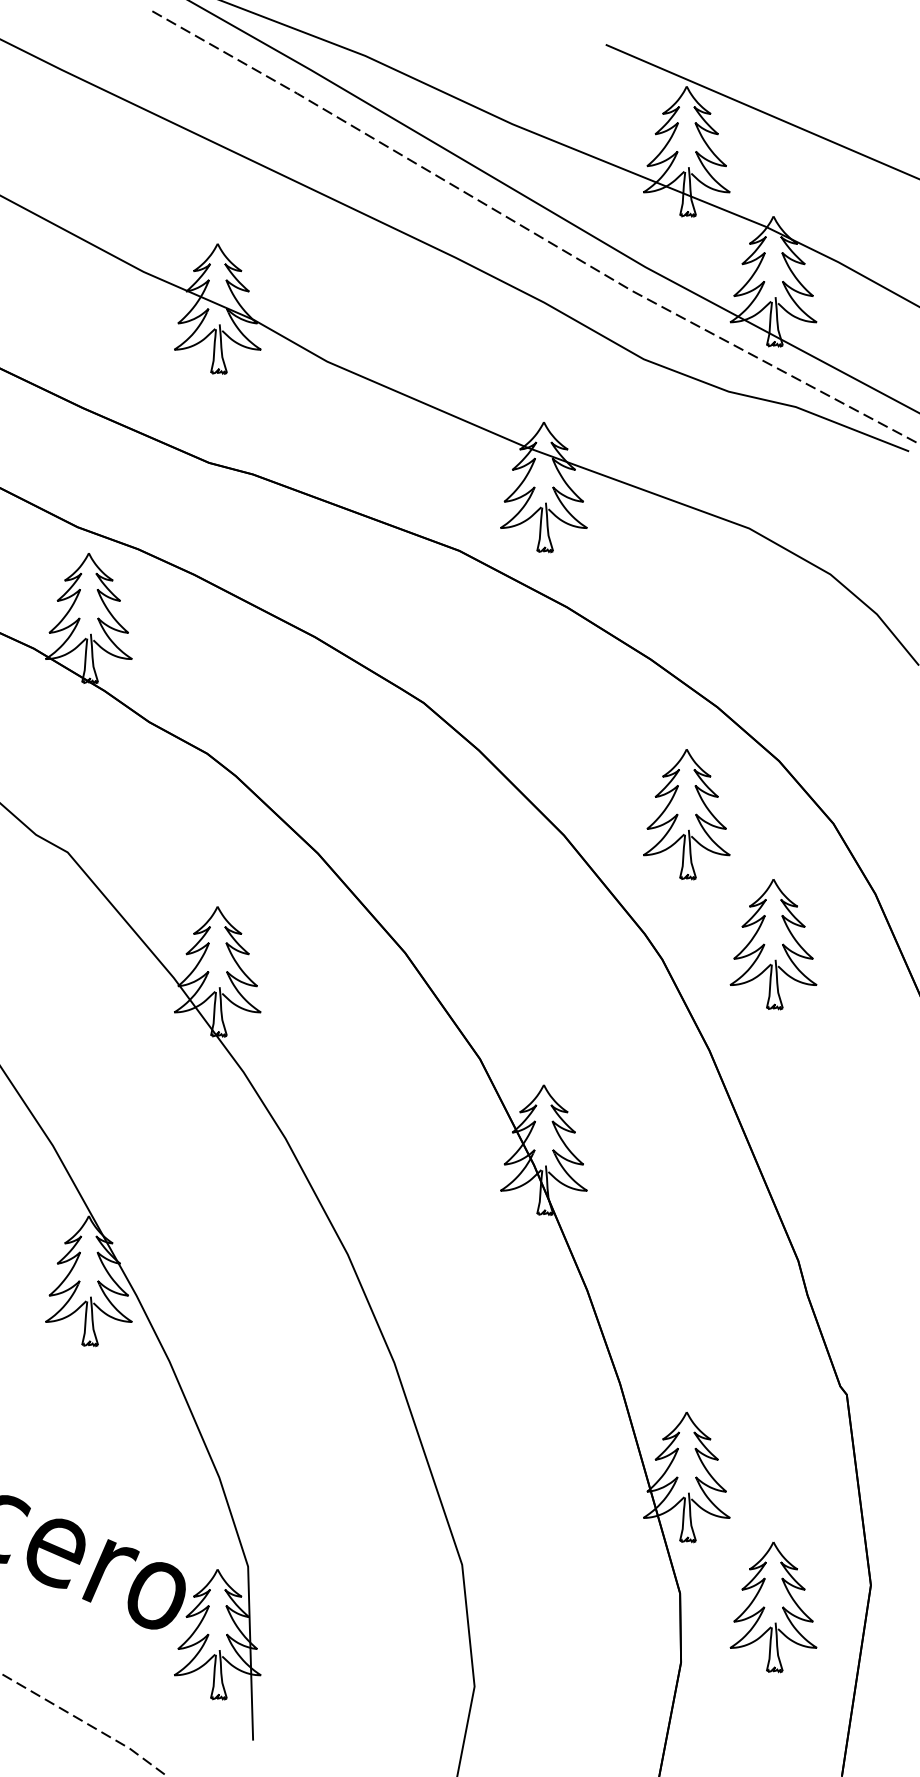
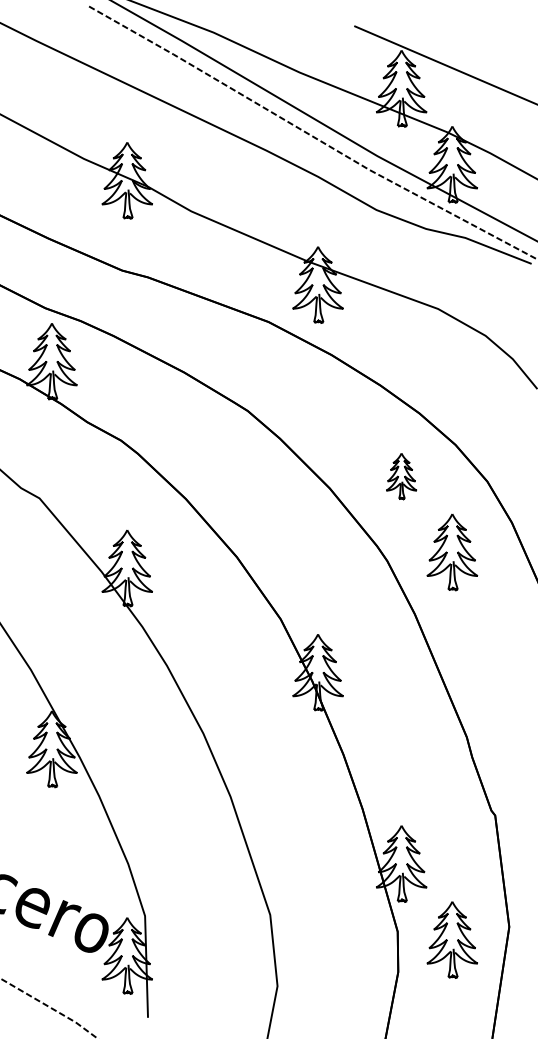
part: (686, 814) -> (401, 476), size x0.6

